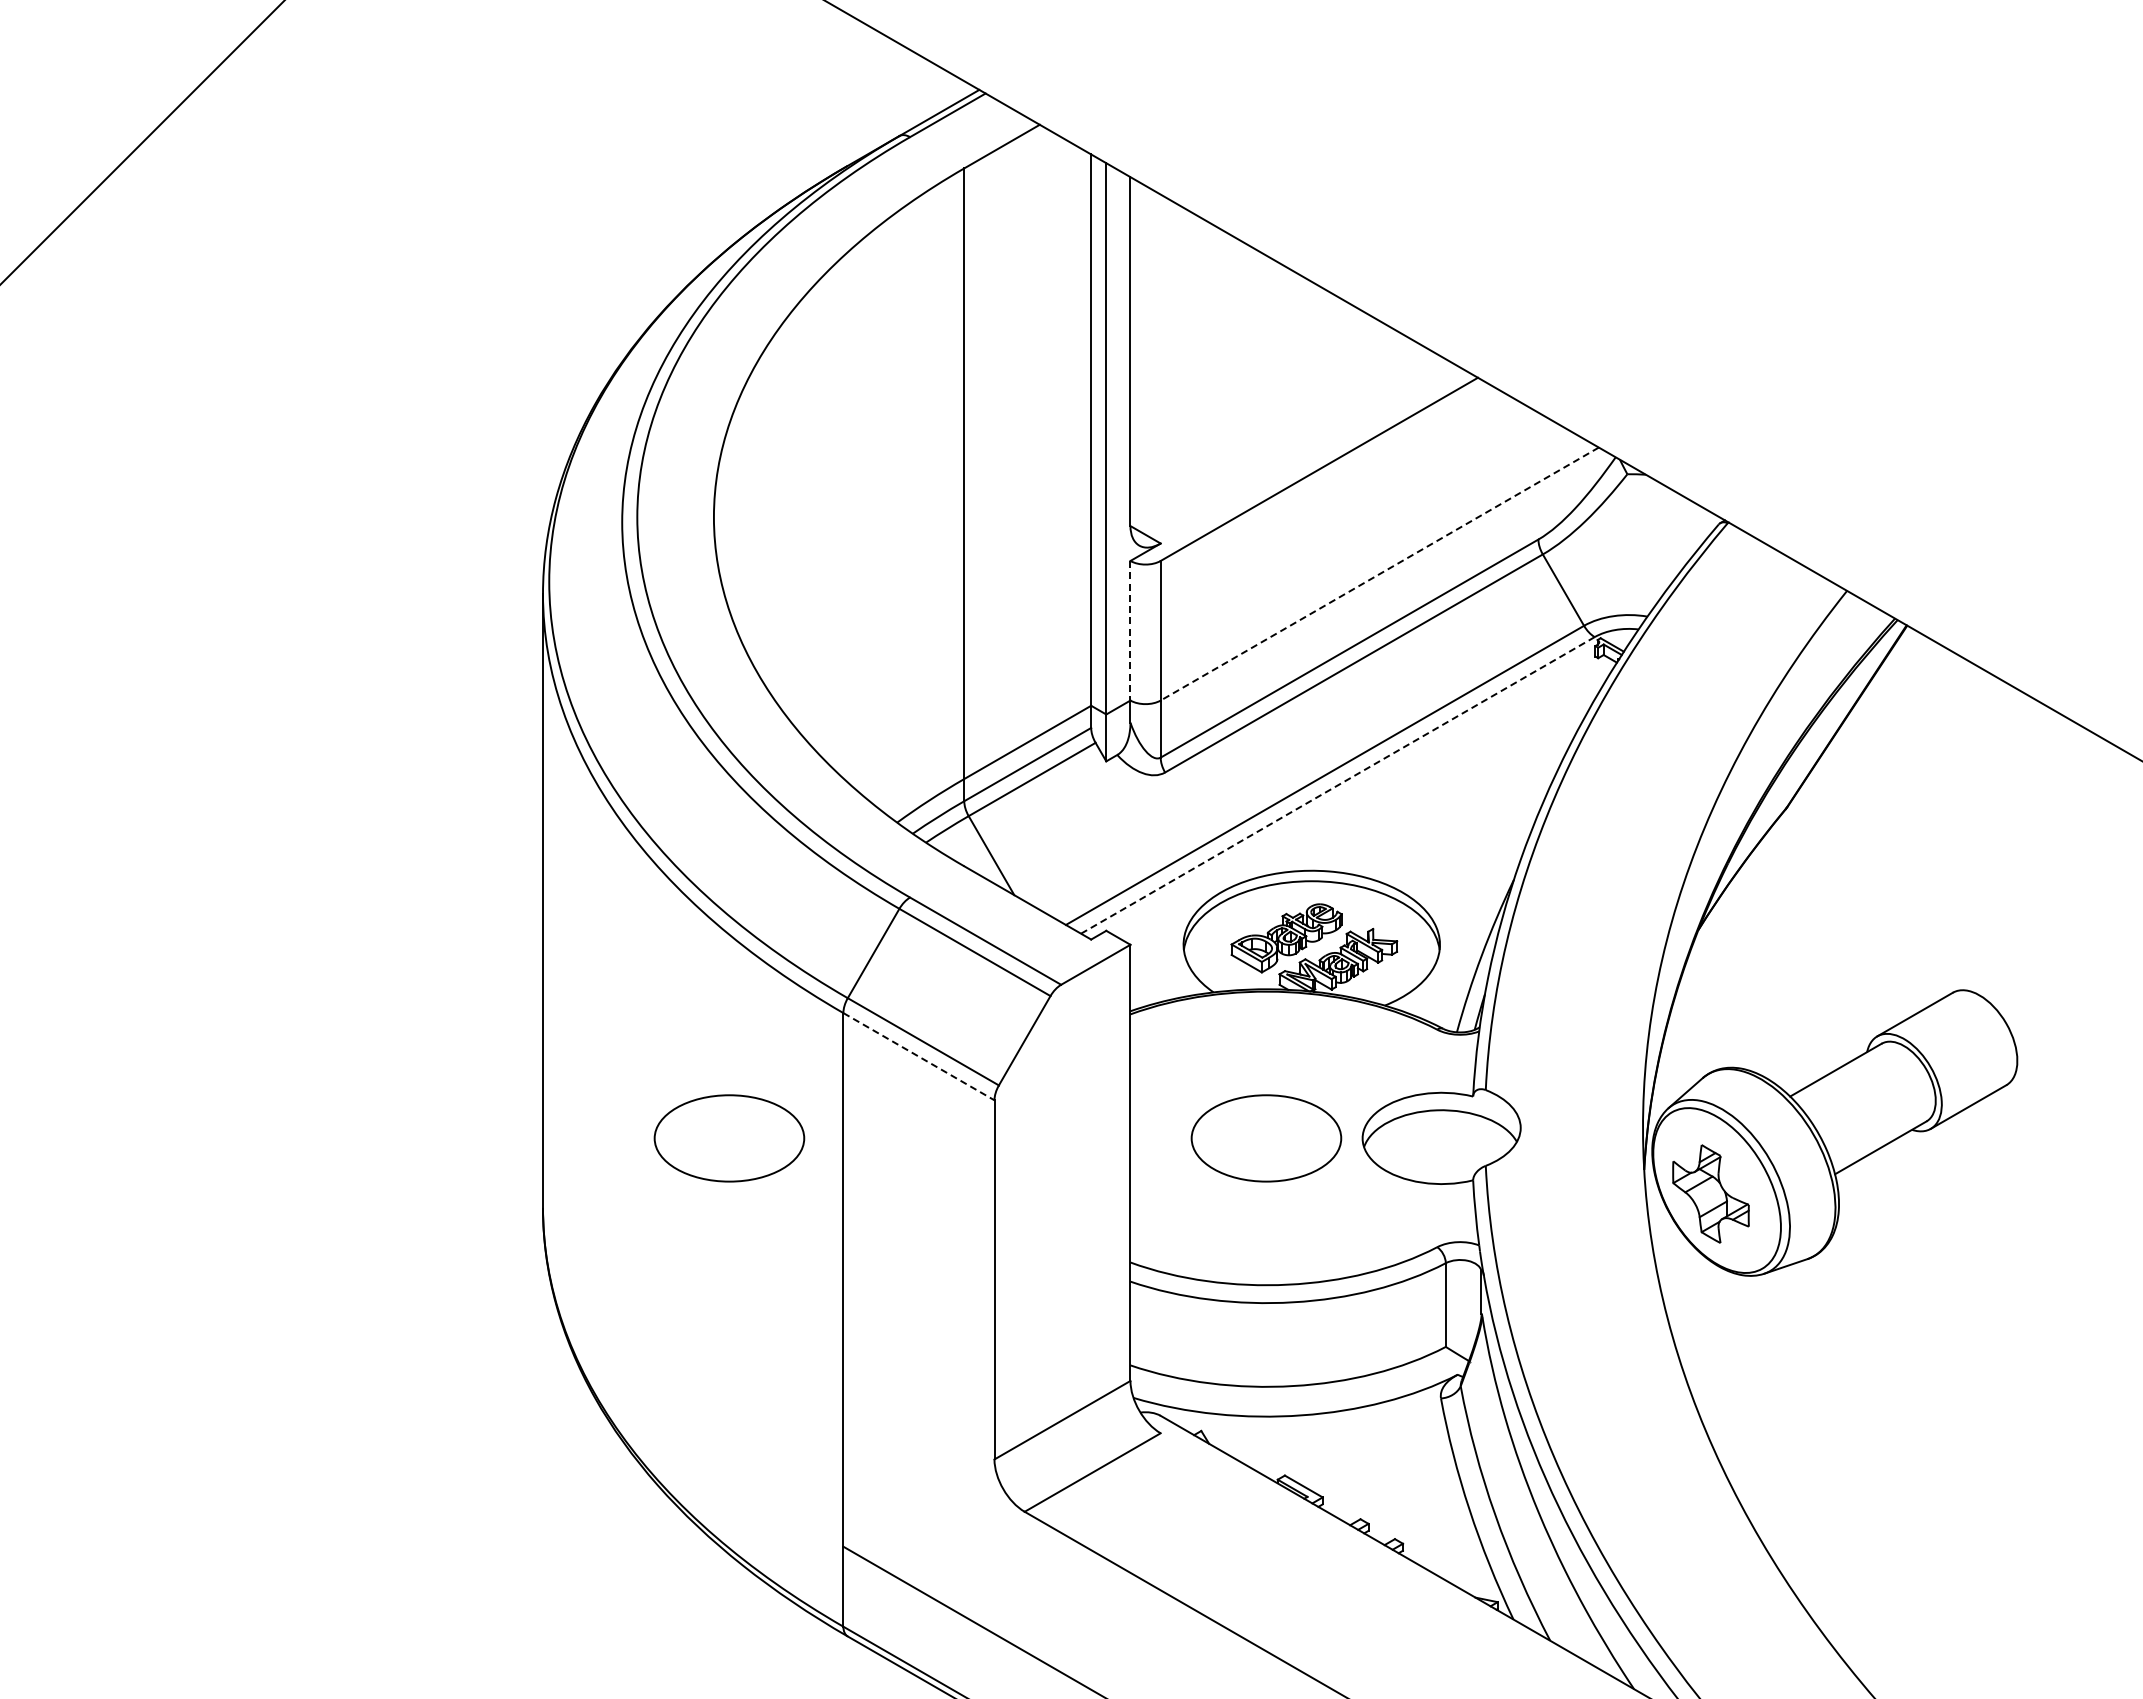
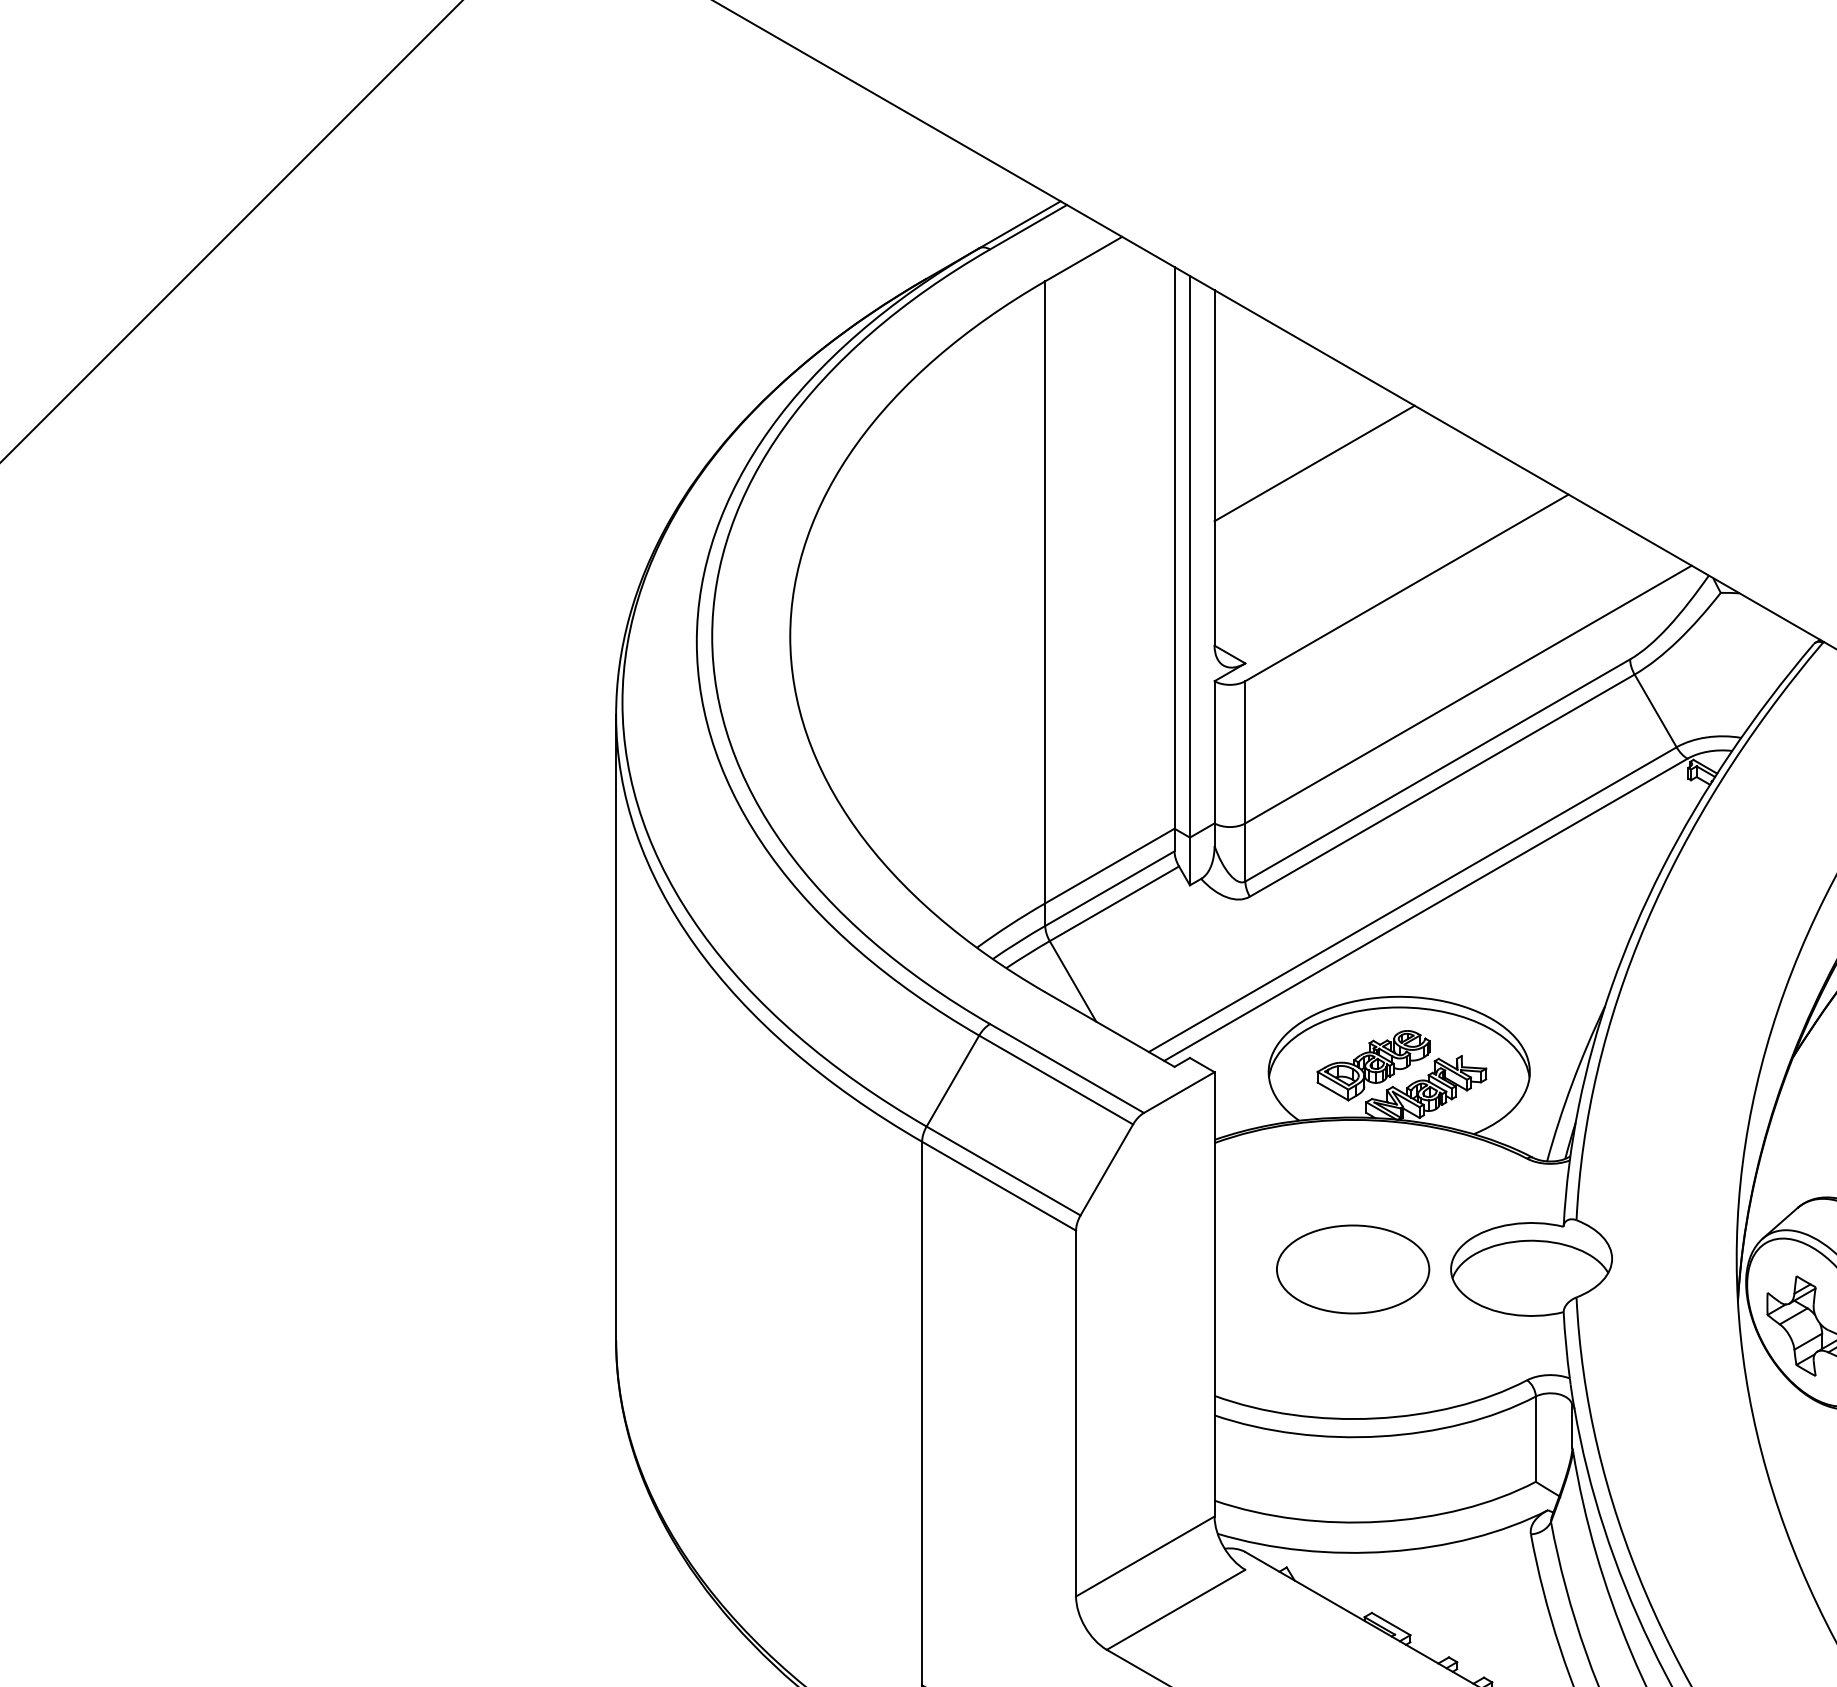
line: (1228, 346) -> (1314, 462), added
line: (1379, 574) -> (1468, 694), dashed -> solid
line: (1130, 630) -> (1214, 752), dashed -> solid
line: (1337, 785) -> (1425, 909), dashed -> solid
line: (919, 1056) -> (999, 1186), dashed -> solid
part: (729, 1138) -> (806, 1269), removed

